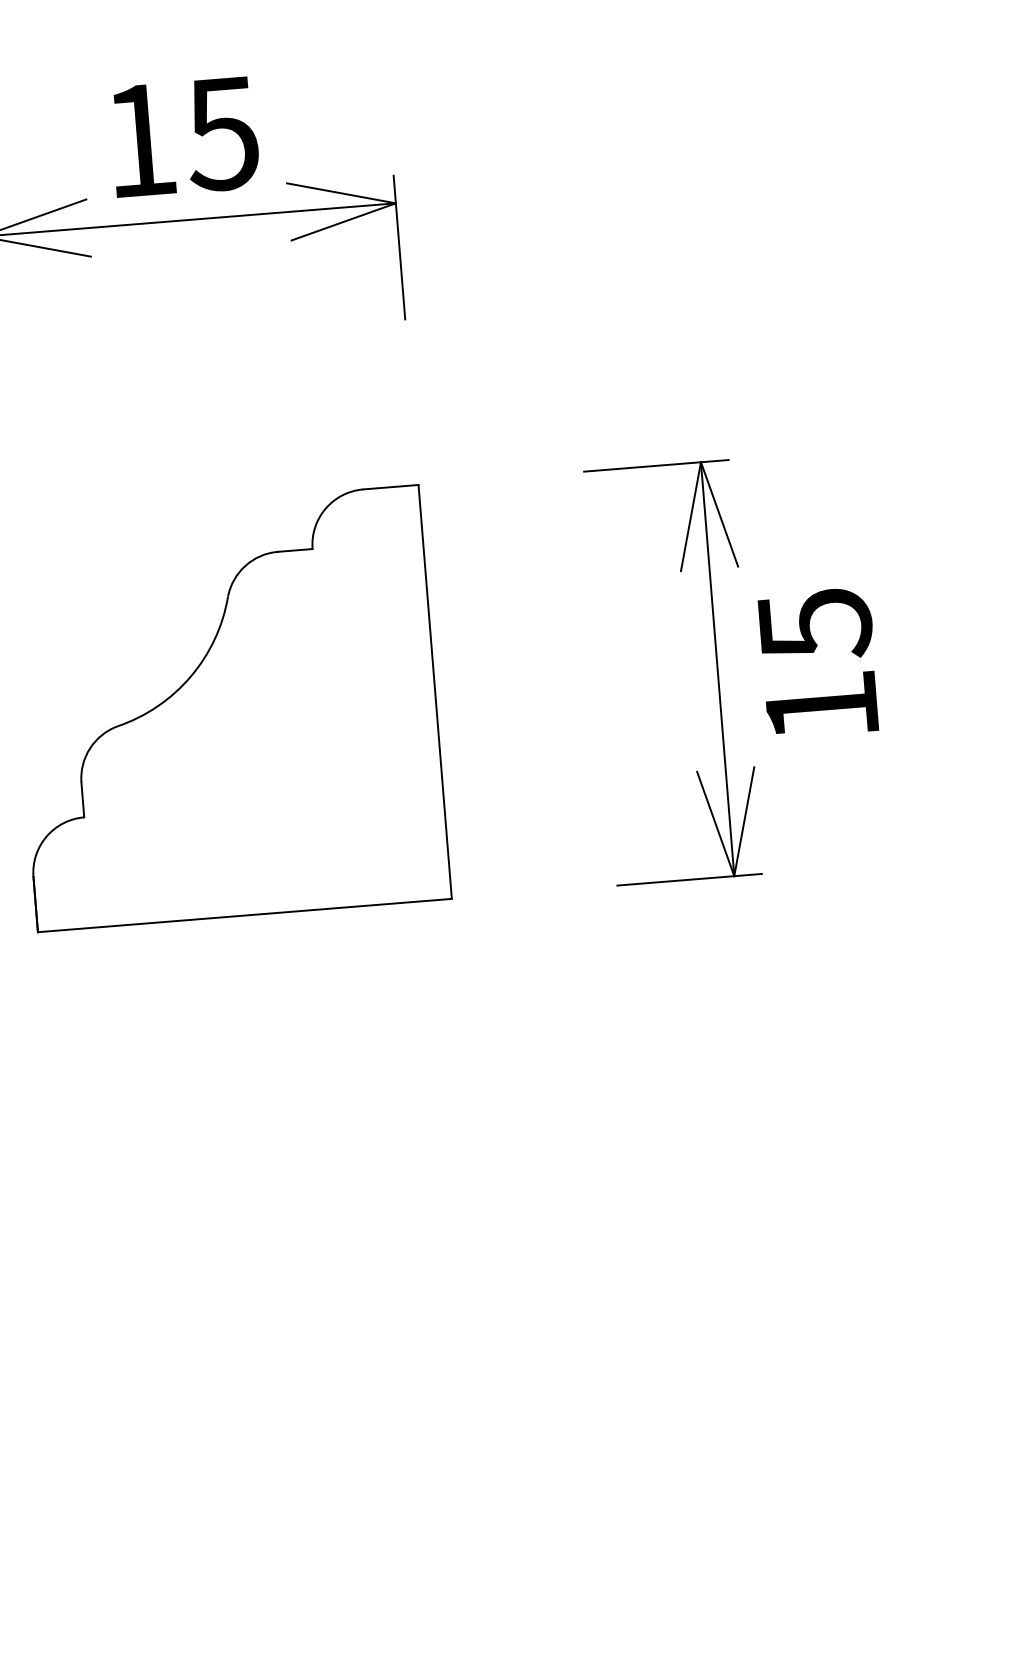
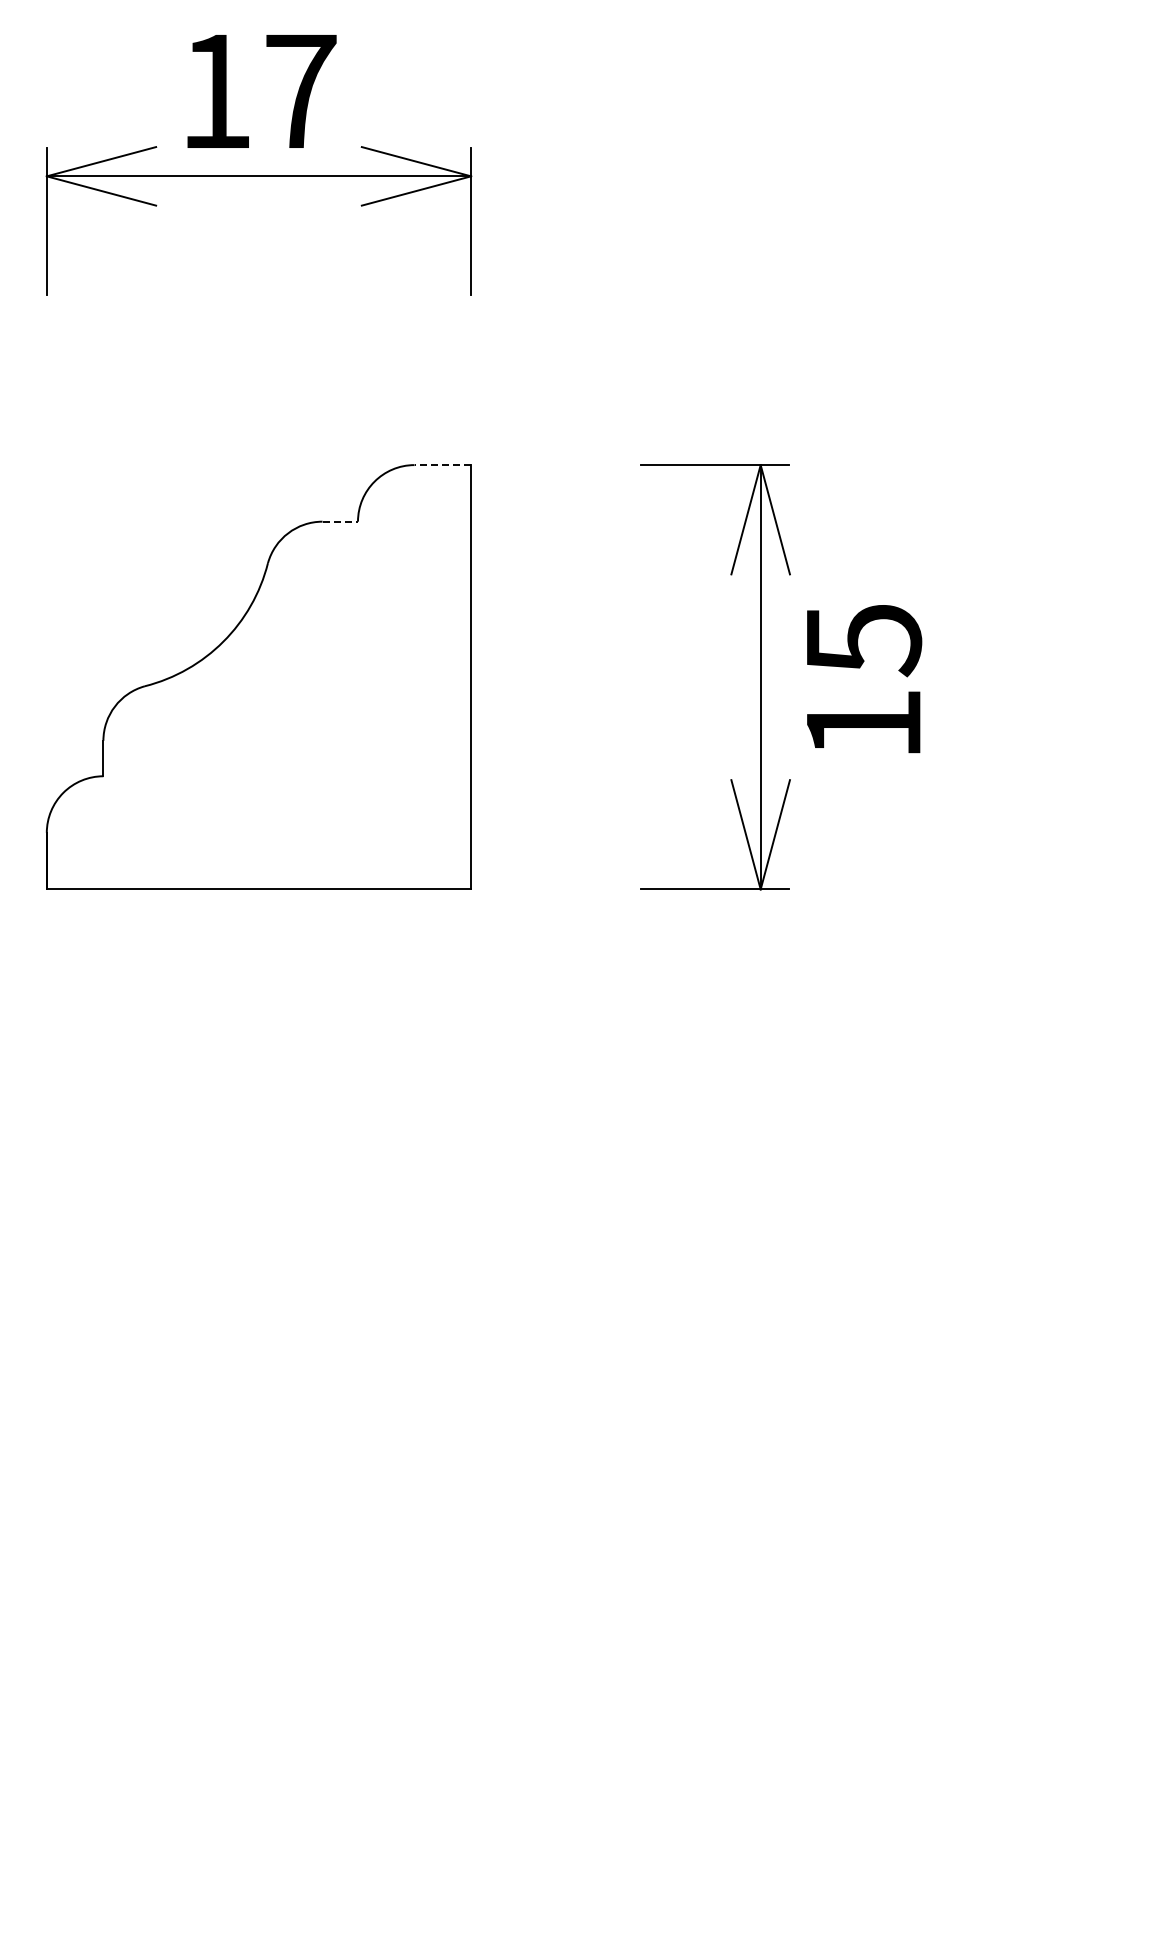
text: (221, 135) -> (299, 92), 15 -> 17
line: (390, 487) -> (442, 465), solid -> dashed
line: (295, 550) -> (340, 521), solid -> dashed

